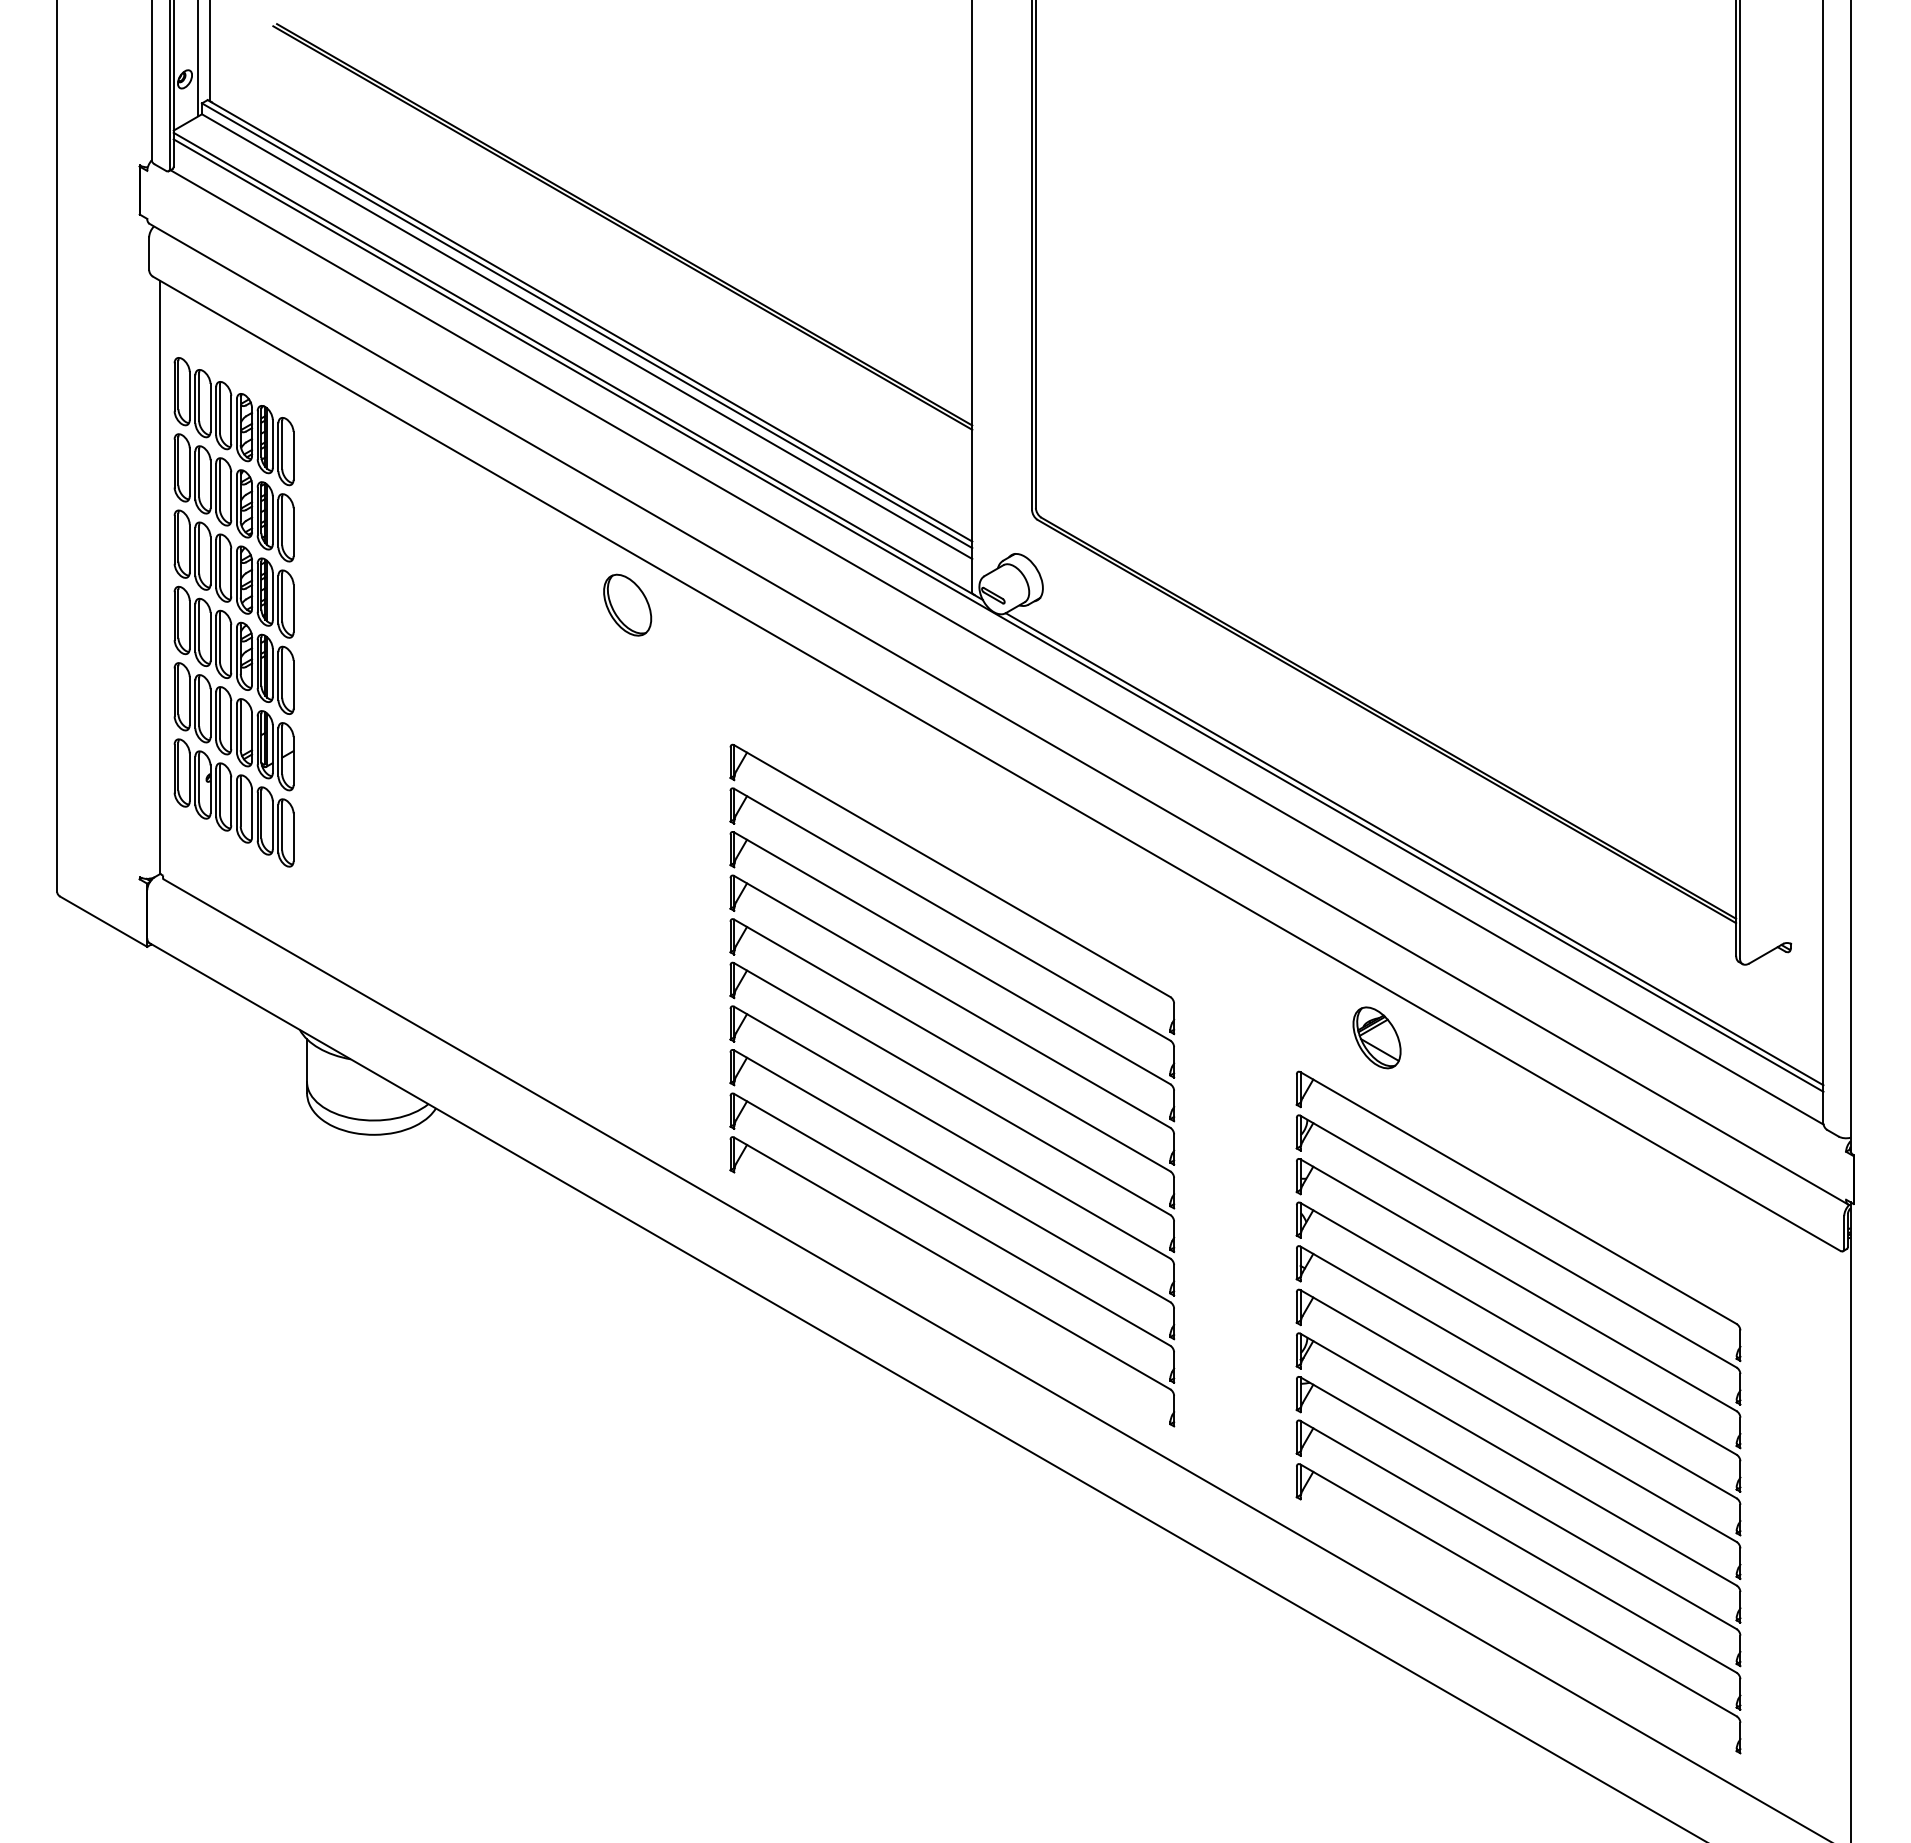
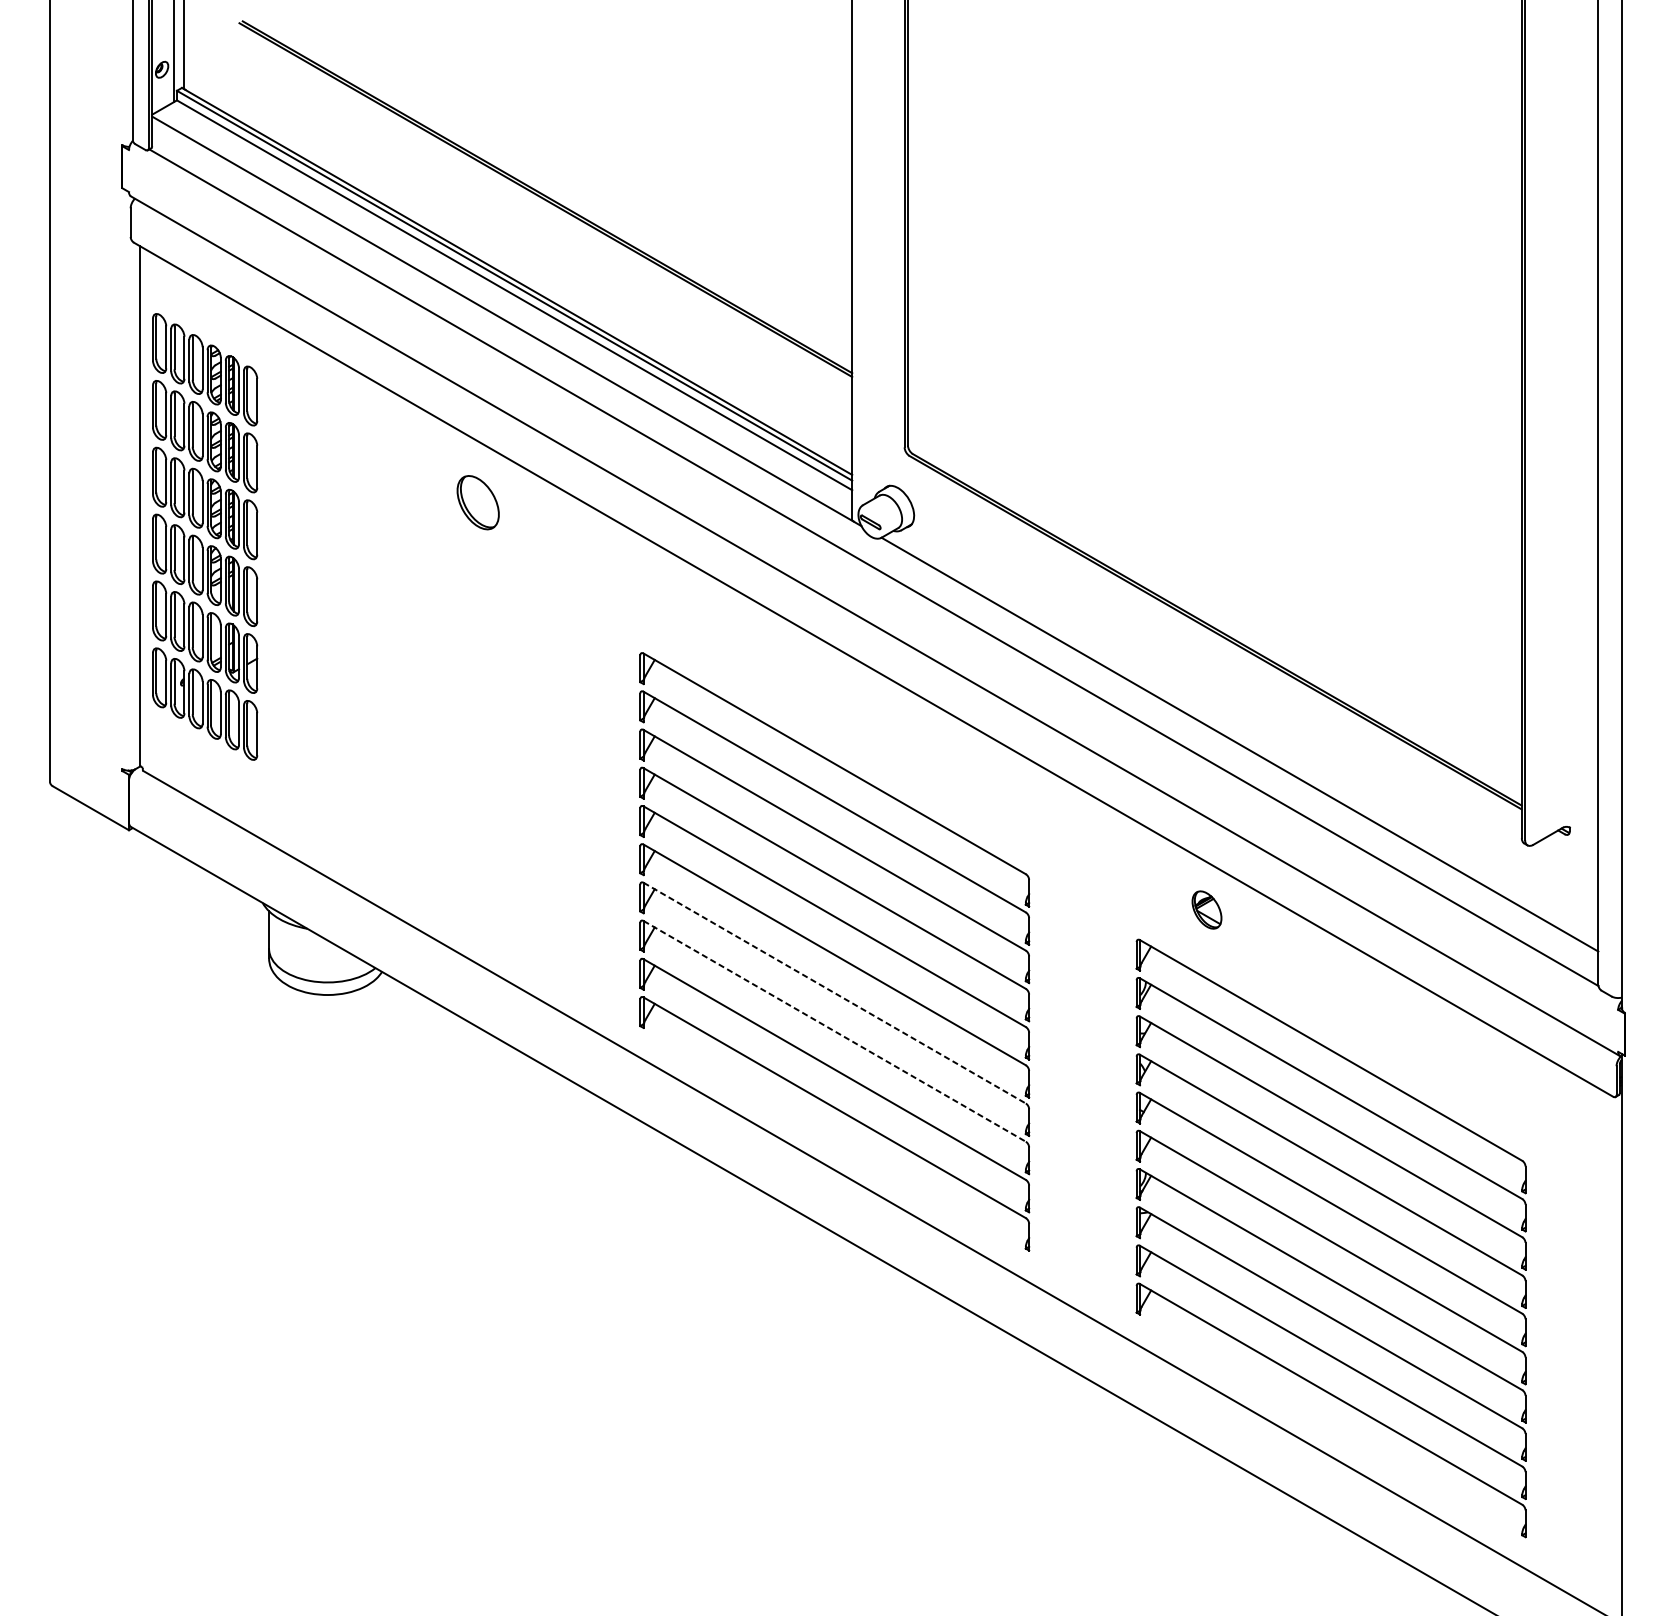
part: (627, 604) -> (478, 502), moved
line: (998, 615) -> (875, 539), removed
part: (1376, 1037) -> (1206, 909), size x0.7
line: (952, 1132) -> (834, 992), solid -> dashed
line: (952, 1176) -> (834, 1031), solid -> dashed

